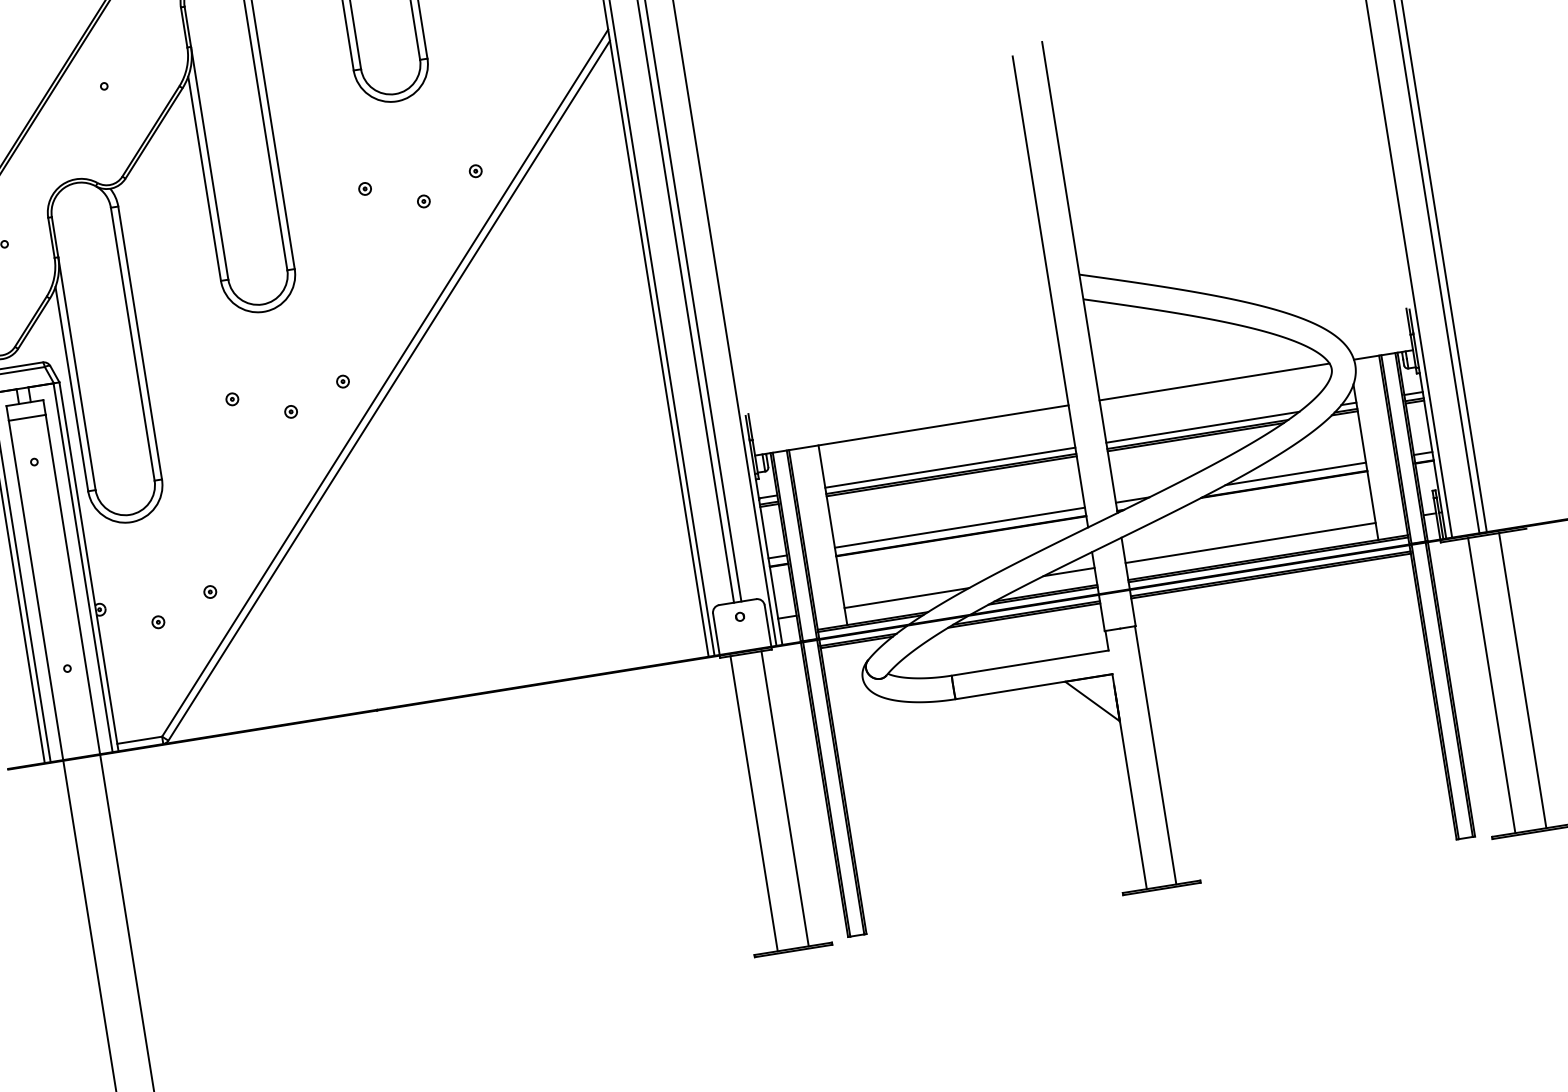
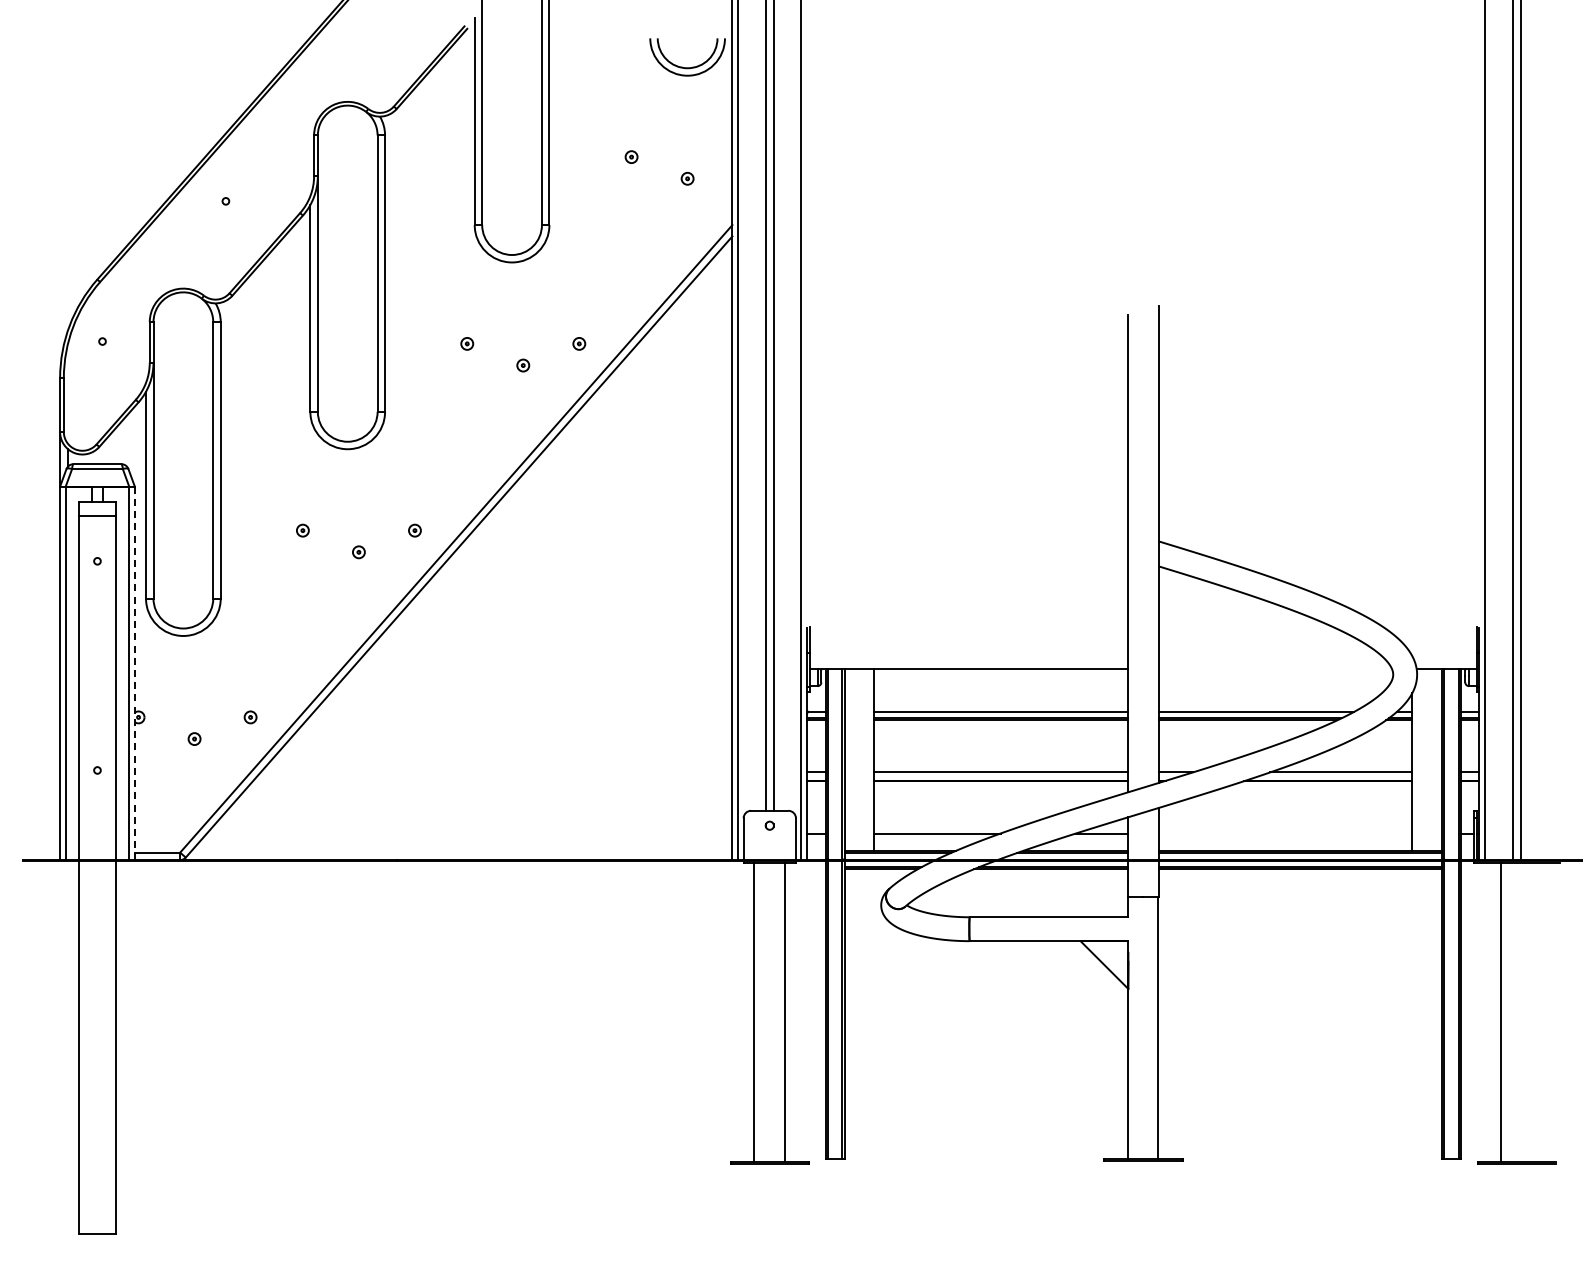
line: (1214, 381) -> (1275, 668), removed
line: (1250, 542) -> (1285, 833), removed
line: (88, 567) -> (134, 673), solid -> dashed
line: (1522, 680) -> (1532, 1012), removed

